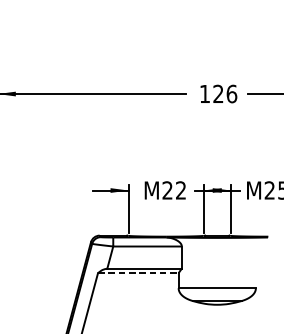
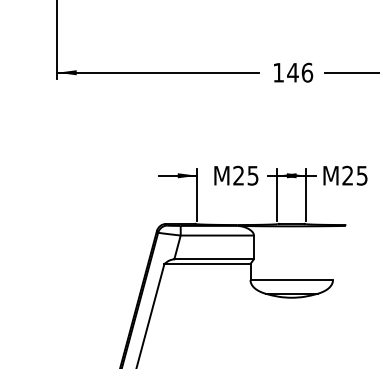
text: (217, 93) -> (292, 72), 126 -> 146
text: (180, 190) -> (252, 175), M22 -> M25
line: (138, 273) -> (207, 264), dashed -> solid

